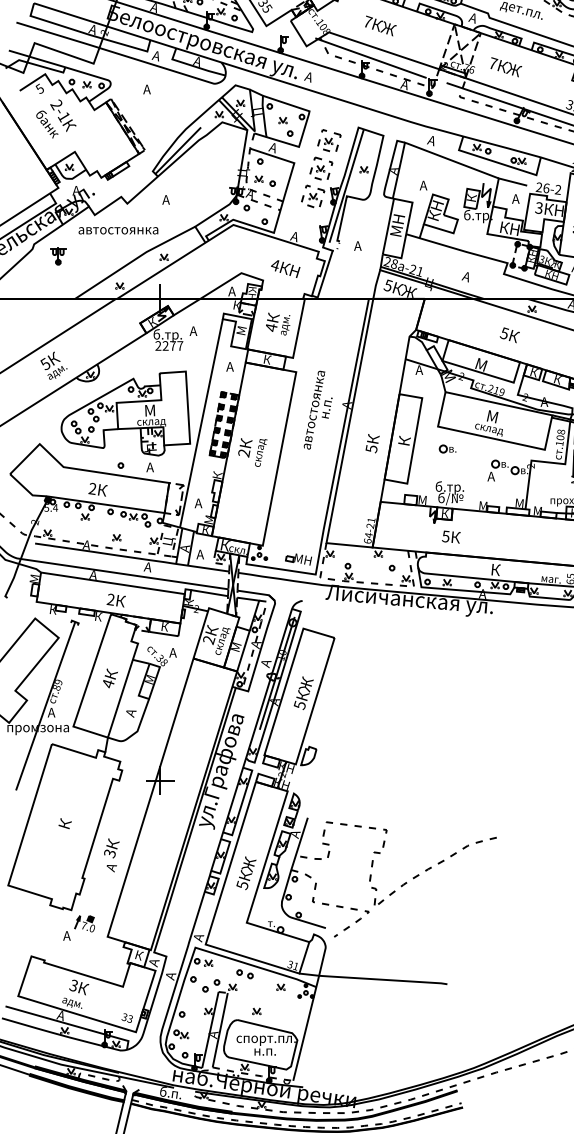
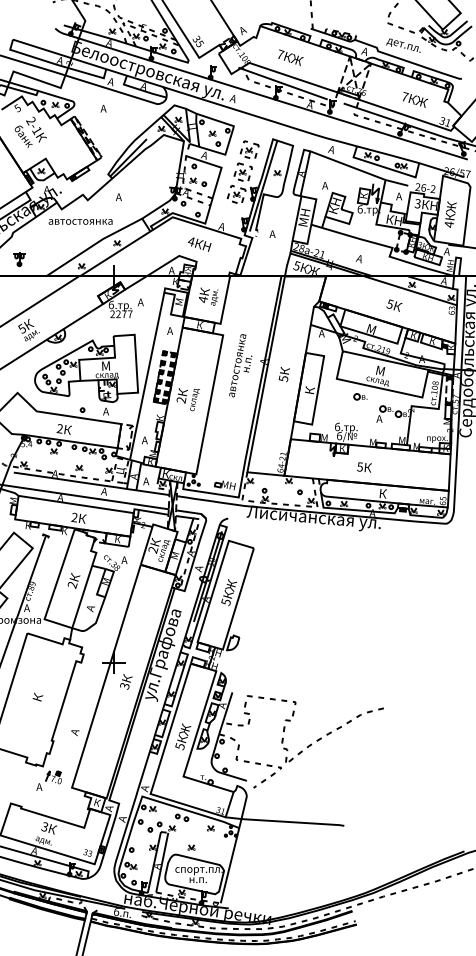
text: (506, 66) -> (415, 99), moved
part: (58, 256) -> (19, 259), moved
text: (285, 268) -> (199, 244), moved
text: (371, 443) -> (283, 374), moved
part: (447, 448) -> (360, 396), moved
text: (451, 537) -> (364, 467), moved
text: (108, 684) -> (72, 585), 4 -> 2
text: (112, 847) -> (126, 681), moved

